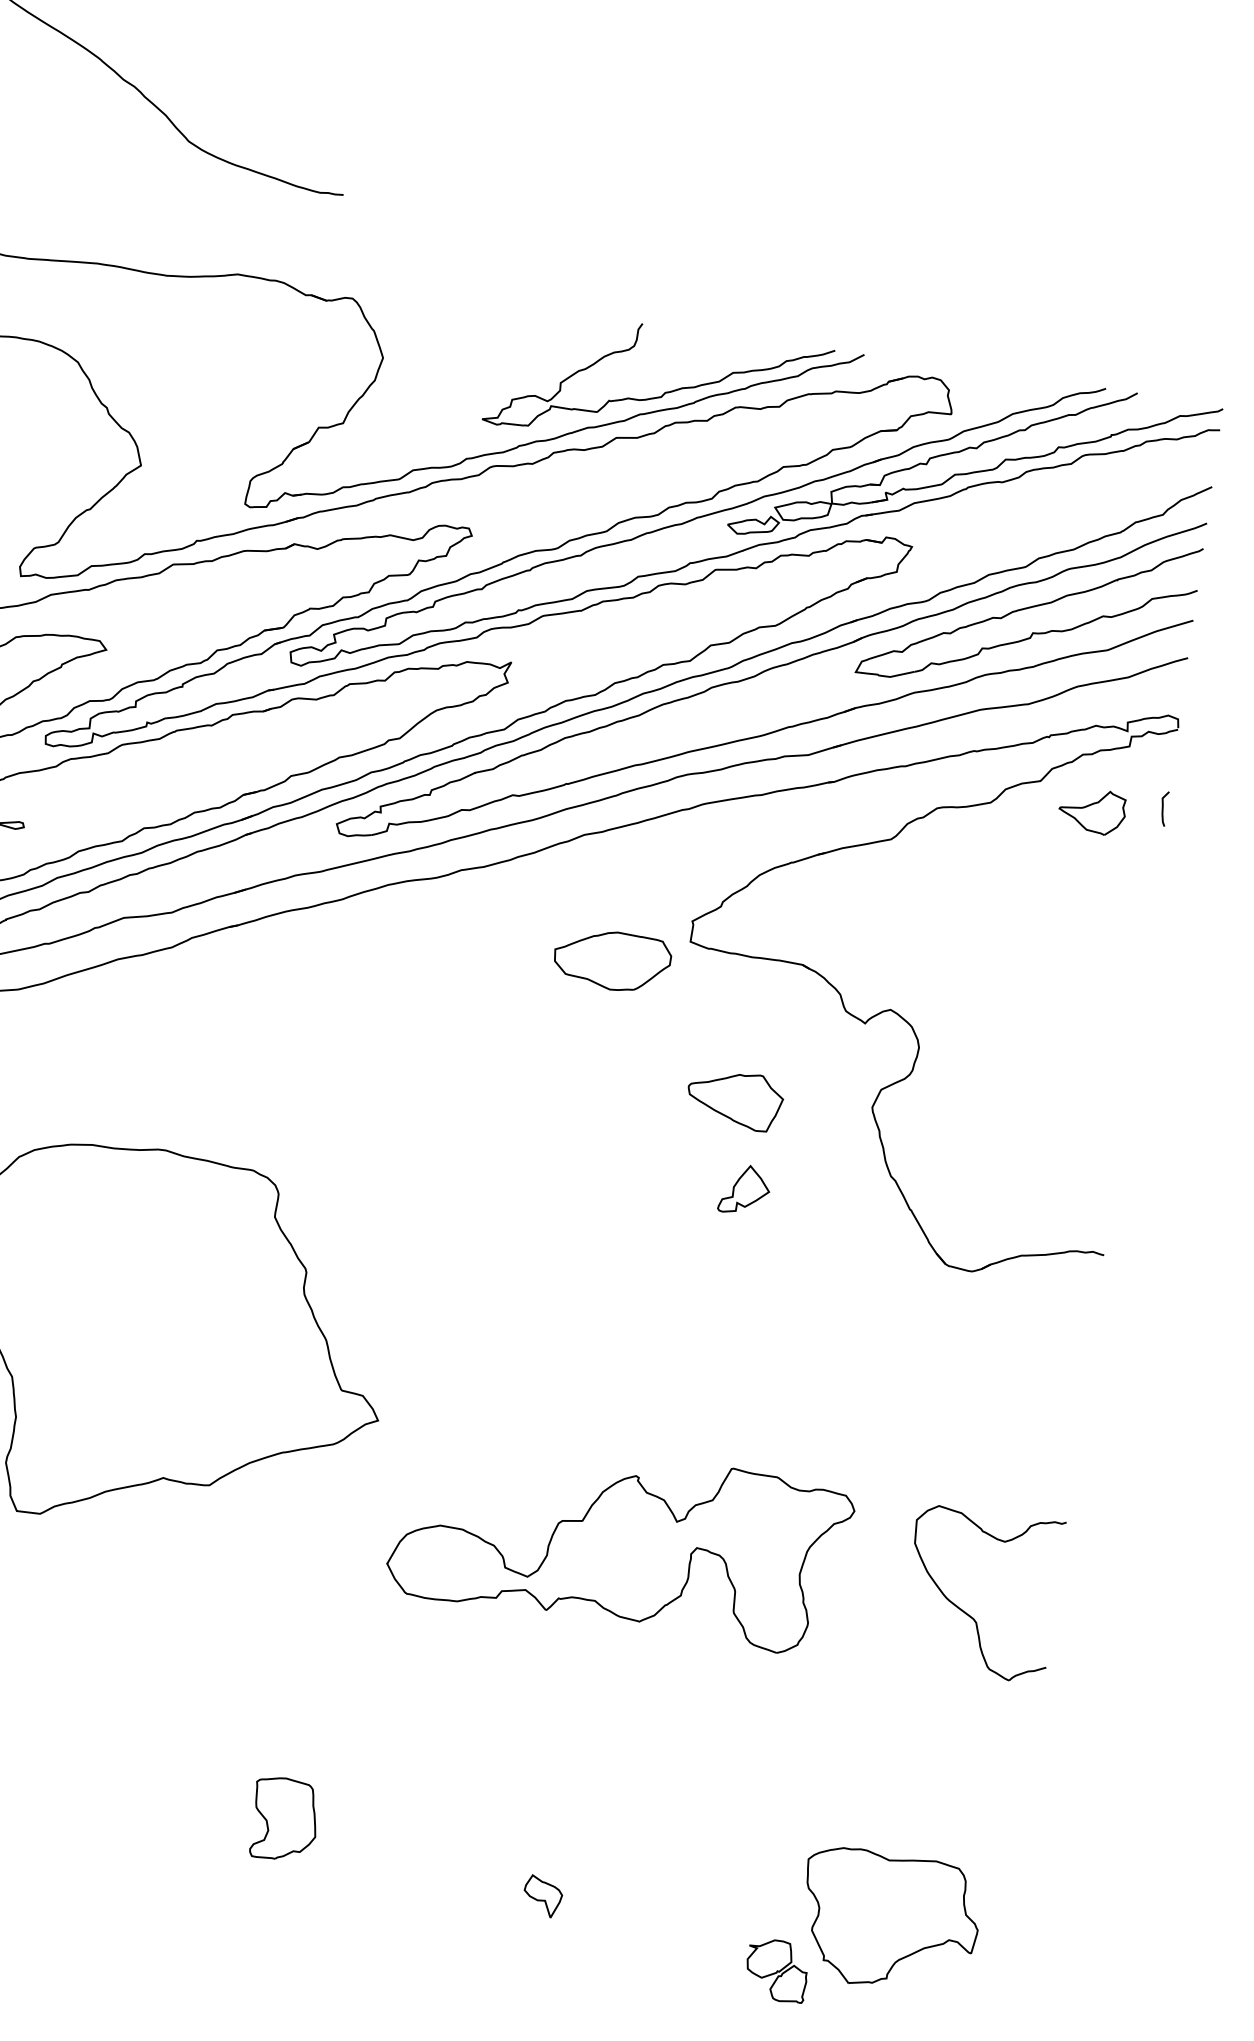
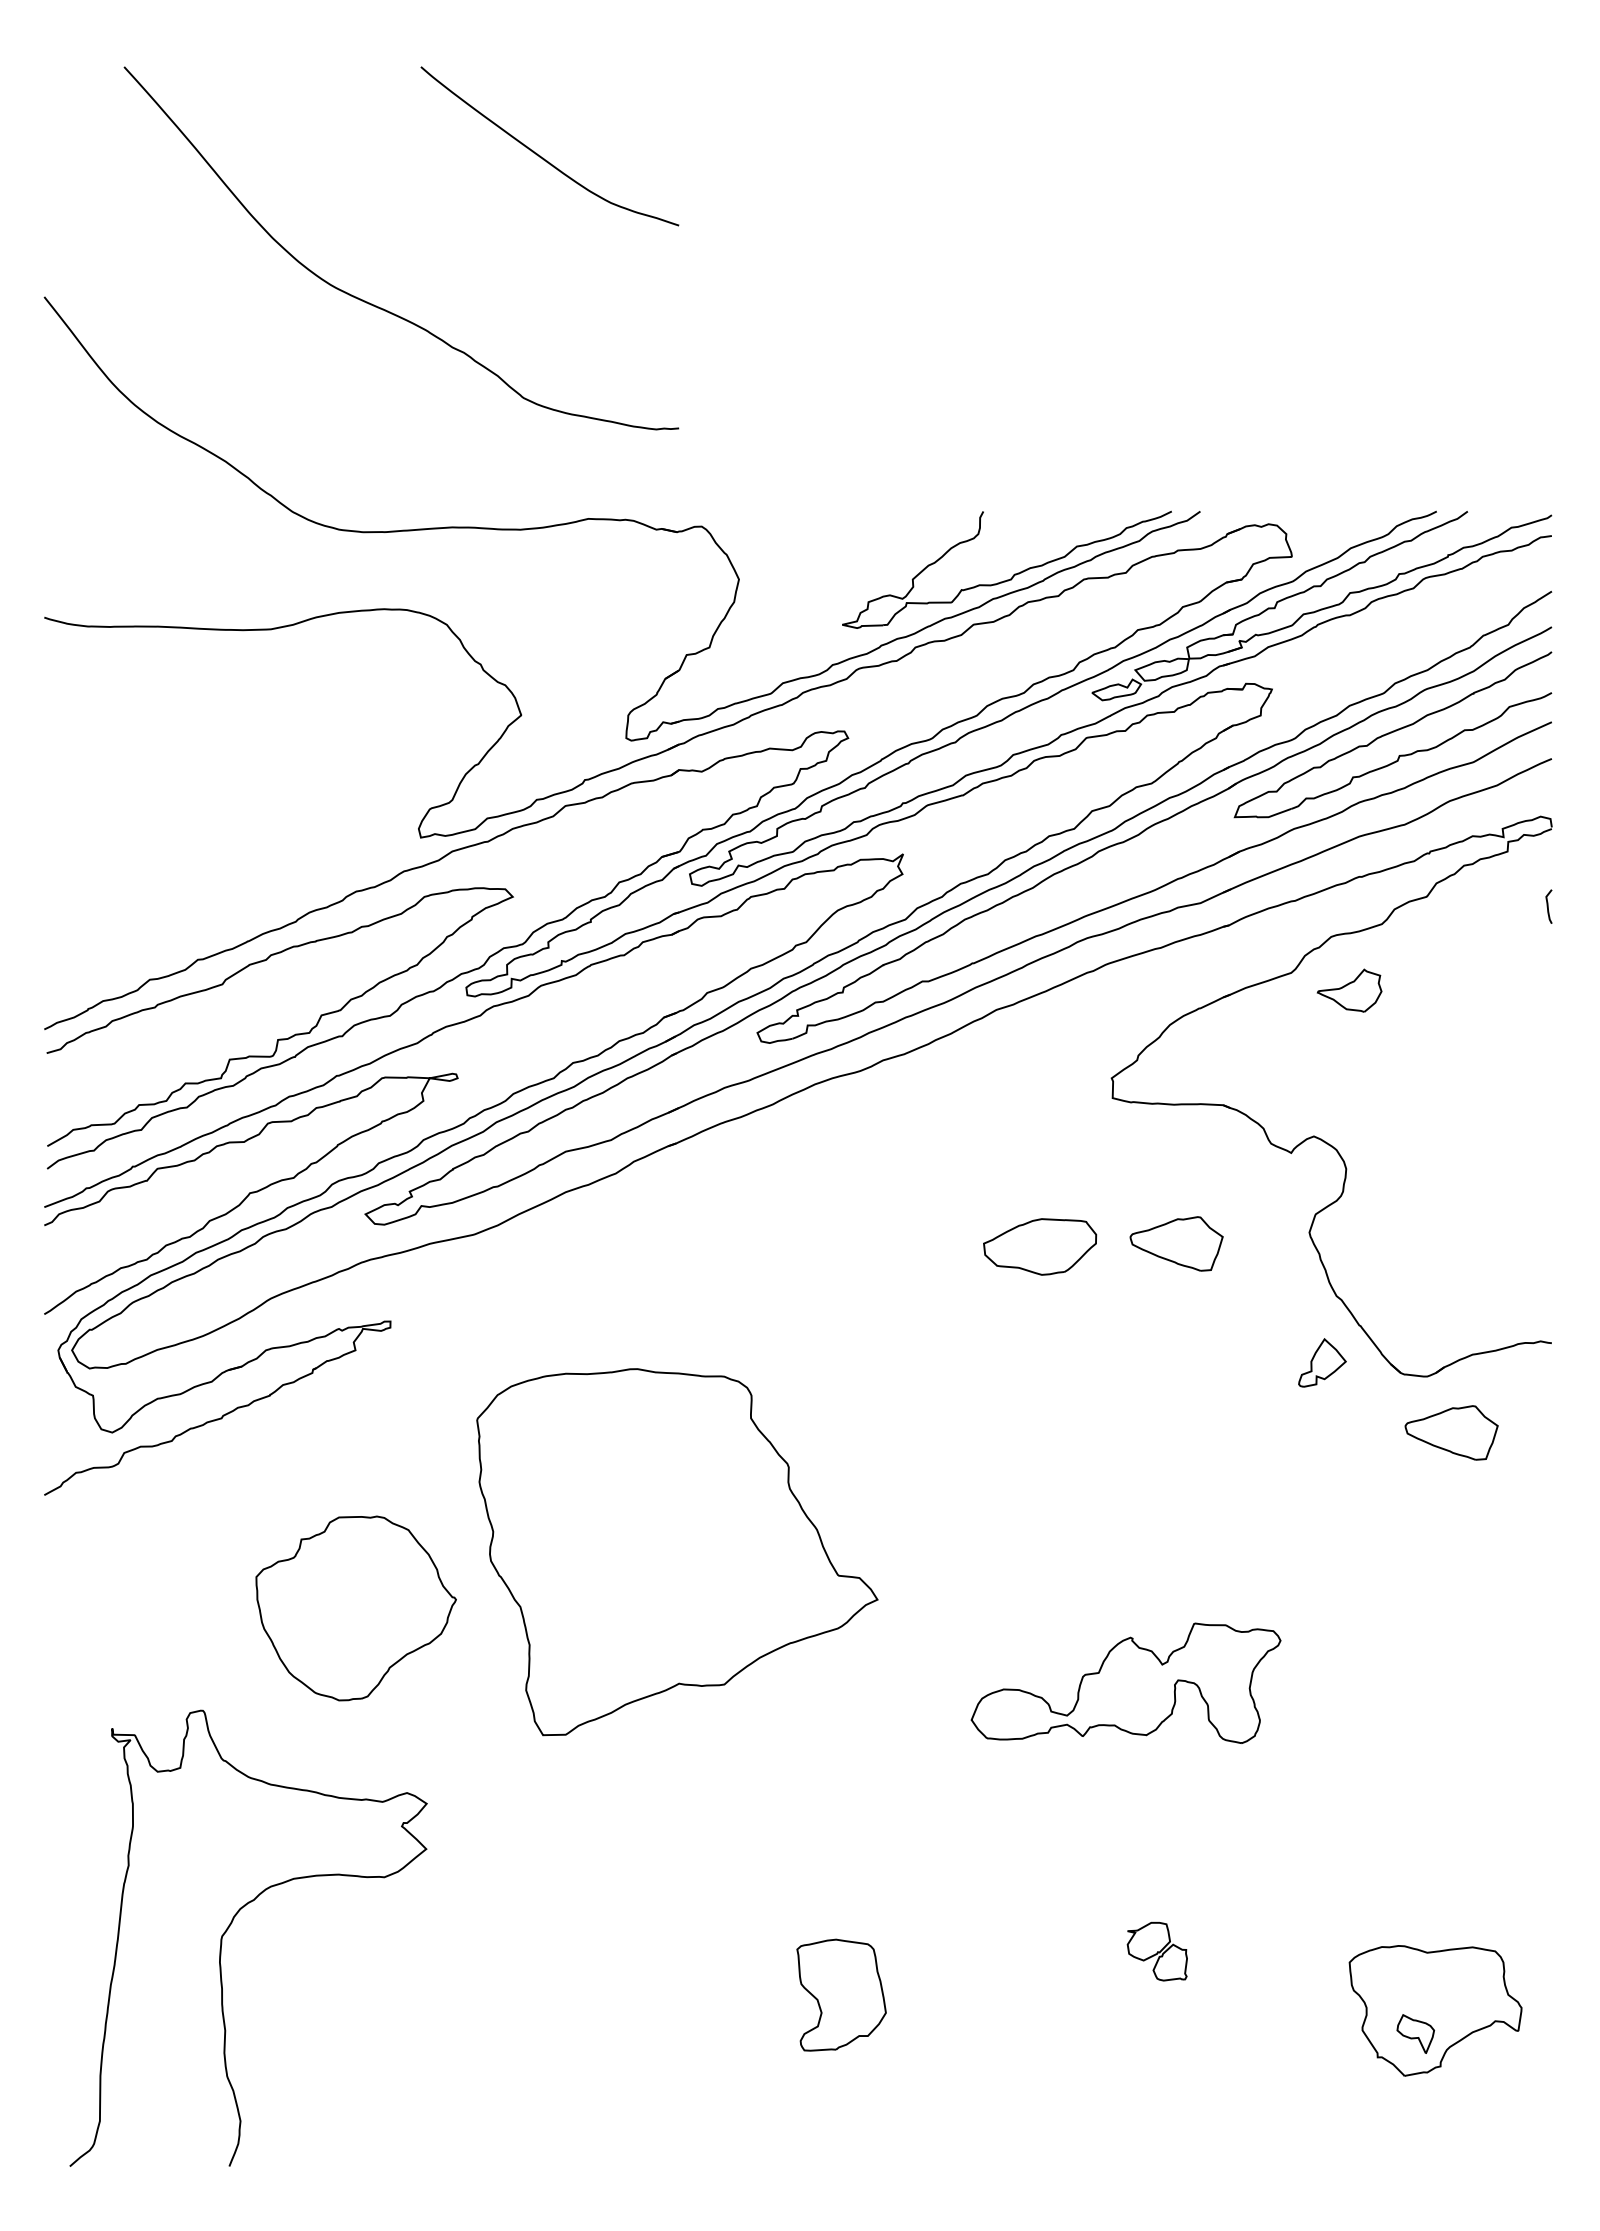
part: (1092, 810) -> (1349, 990), moved
part: (612, 960) -> (1040, 1246), moved
part: (745, 1189) -> (1322, 1362), moved
part: (988, 1332) -> (1451, 1432), added
part: (619, 1541) -> (1125, 1683), size x0.7
part: (967, 1612) -> (1468, 1704), removed
part: (284, 1818) -> (841, 1994), size x1.4
part: (542, 1895) -> (1415, 2033), moved
part: (776, 1970) -> (1156, 1951), moved

